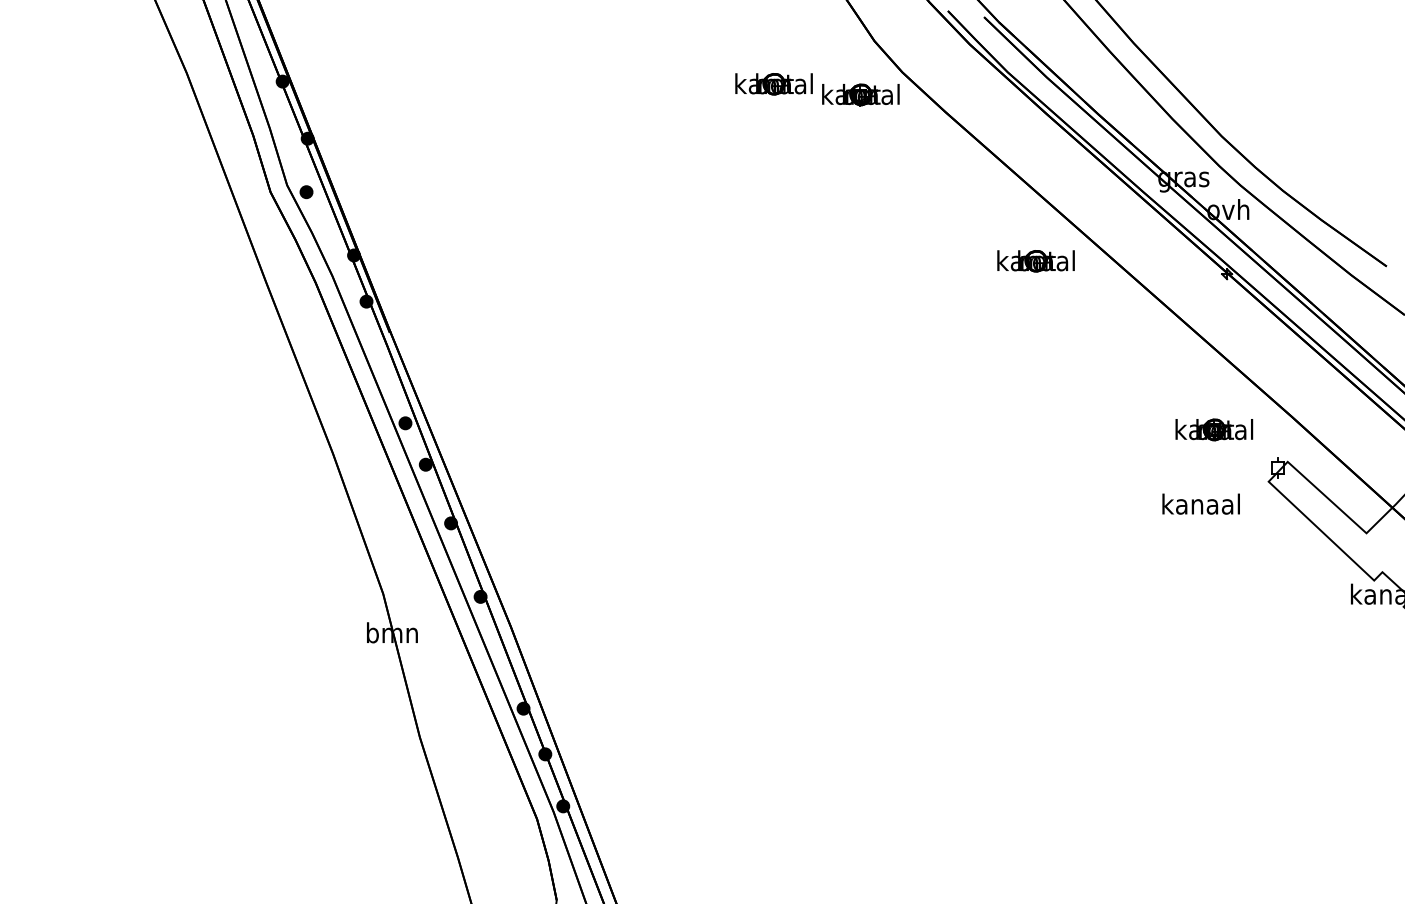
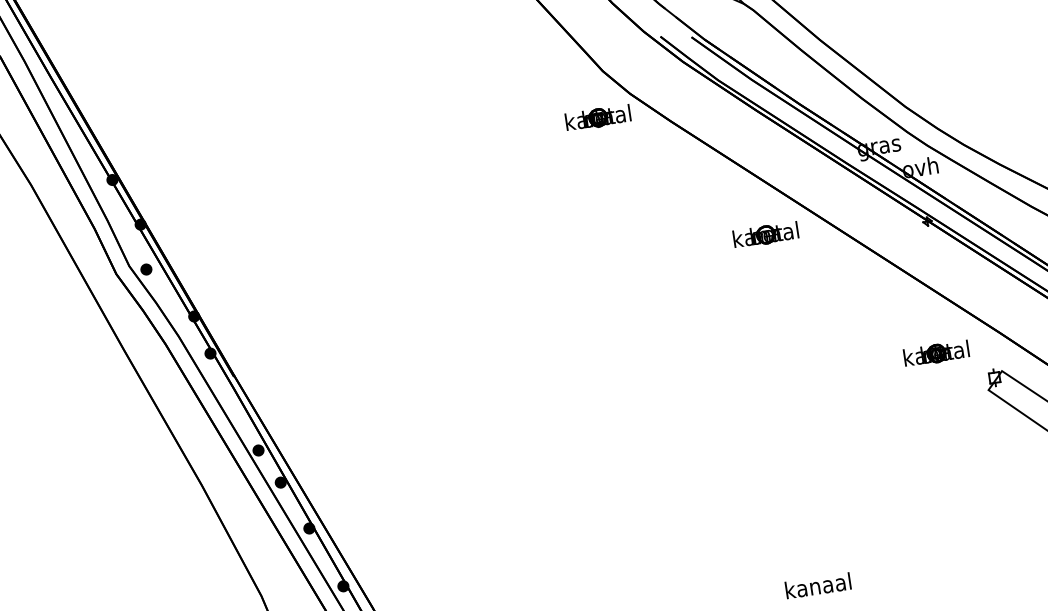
part: (773, 84) -> (523, 120), removed
text: (1200, 503) -> (817, 585), moved

